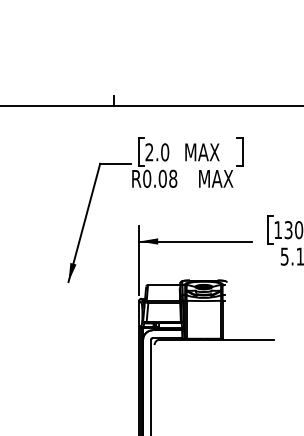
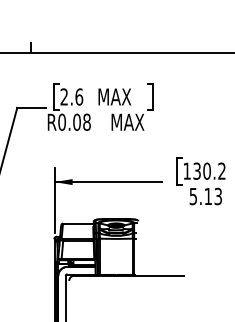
text: (165, 152) -> (79, 97), 2.0 -> 2.6

